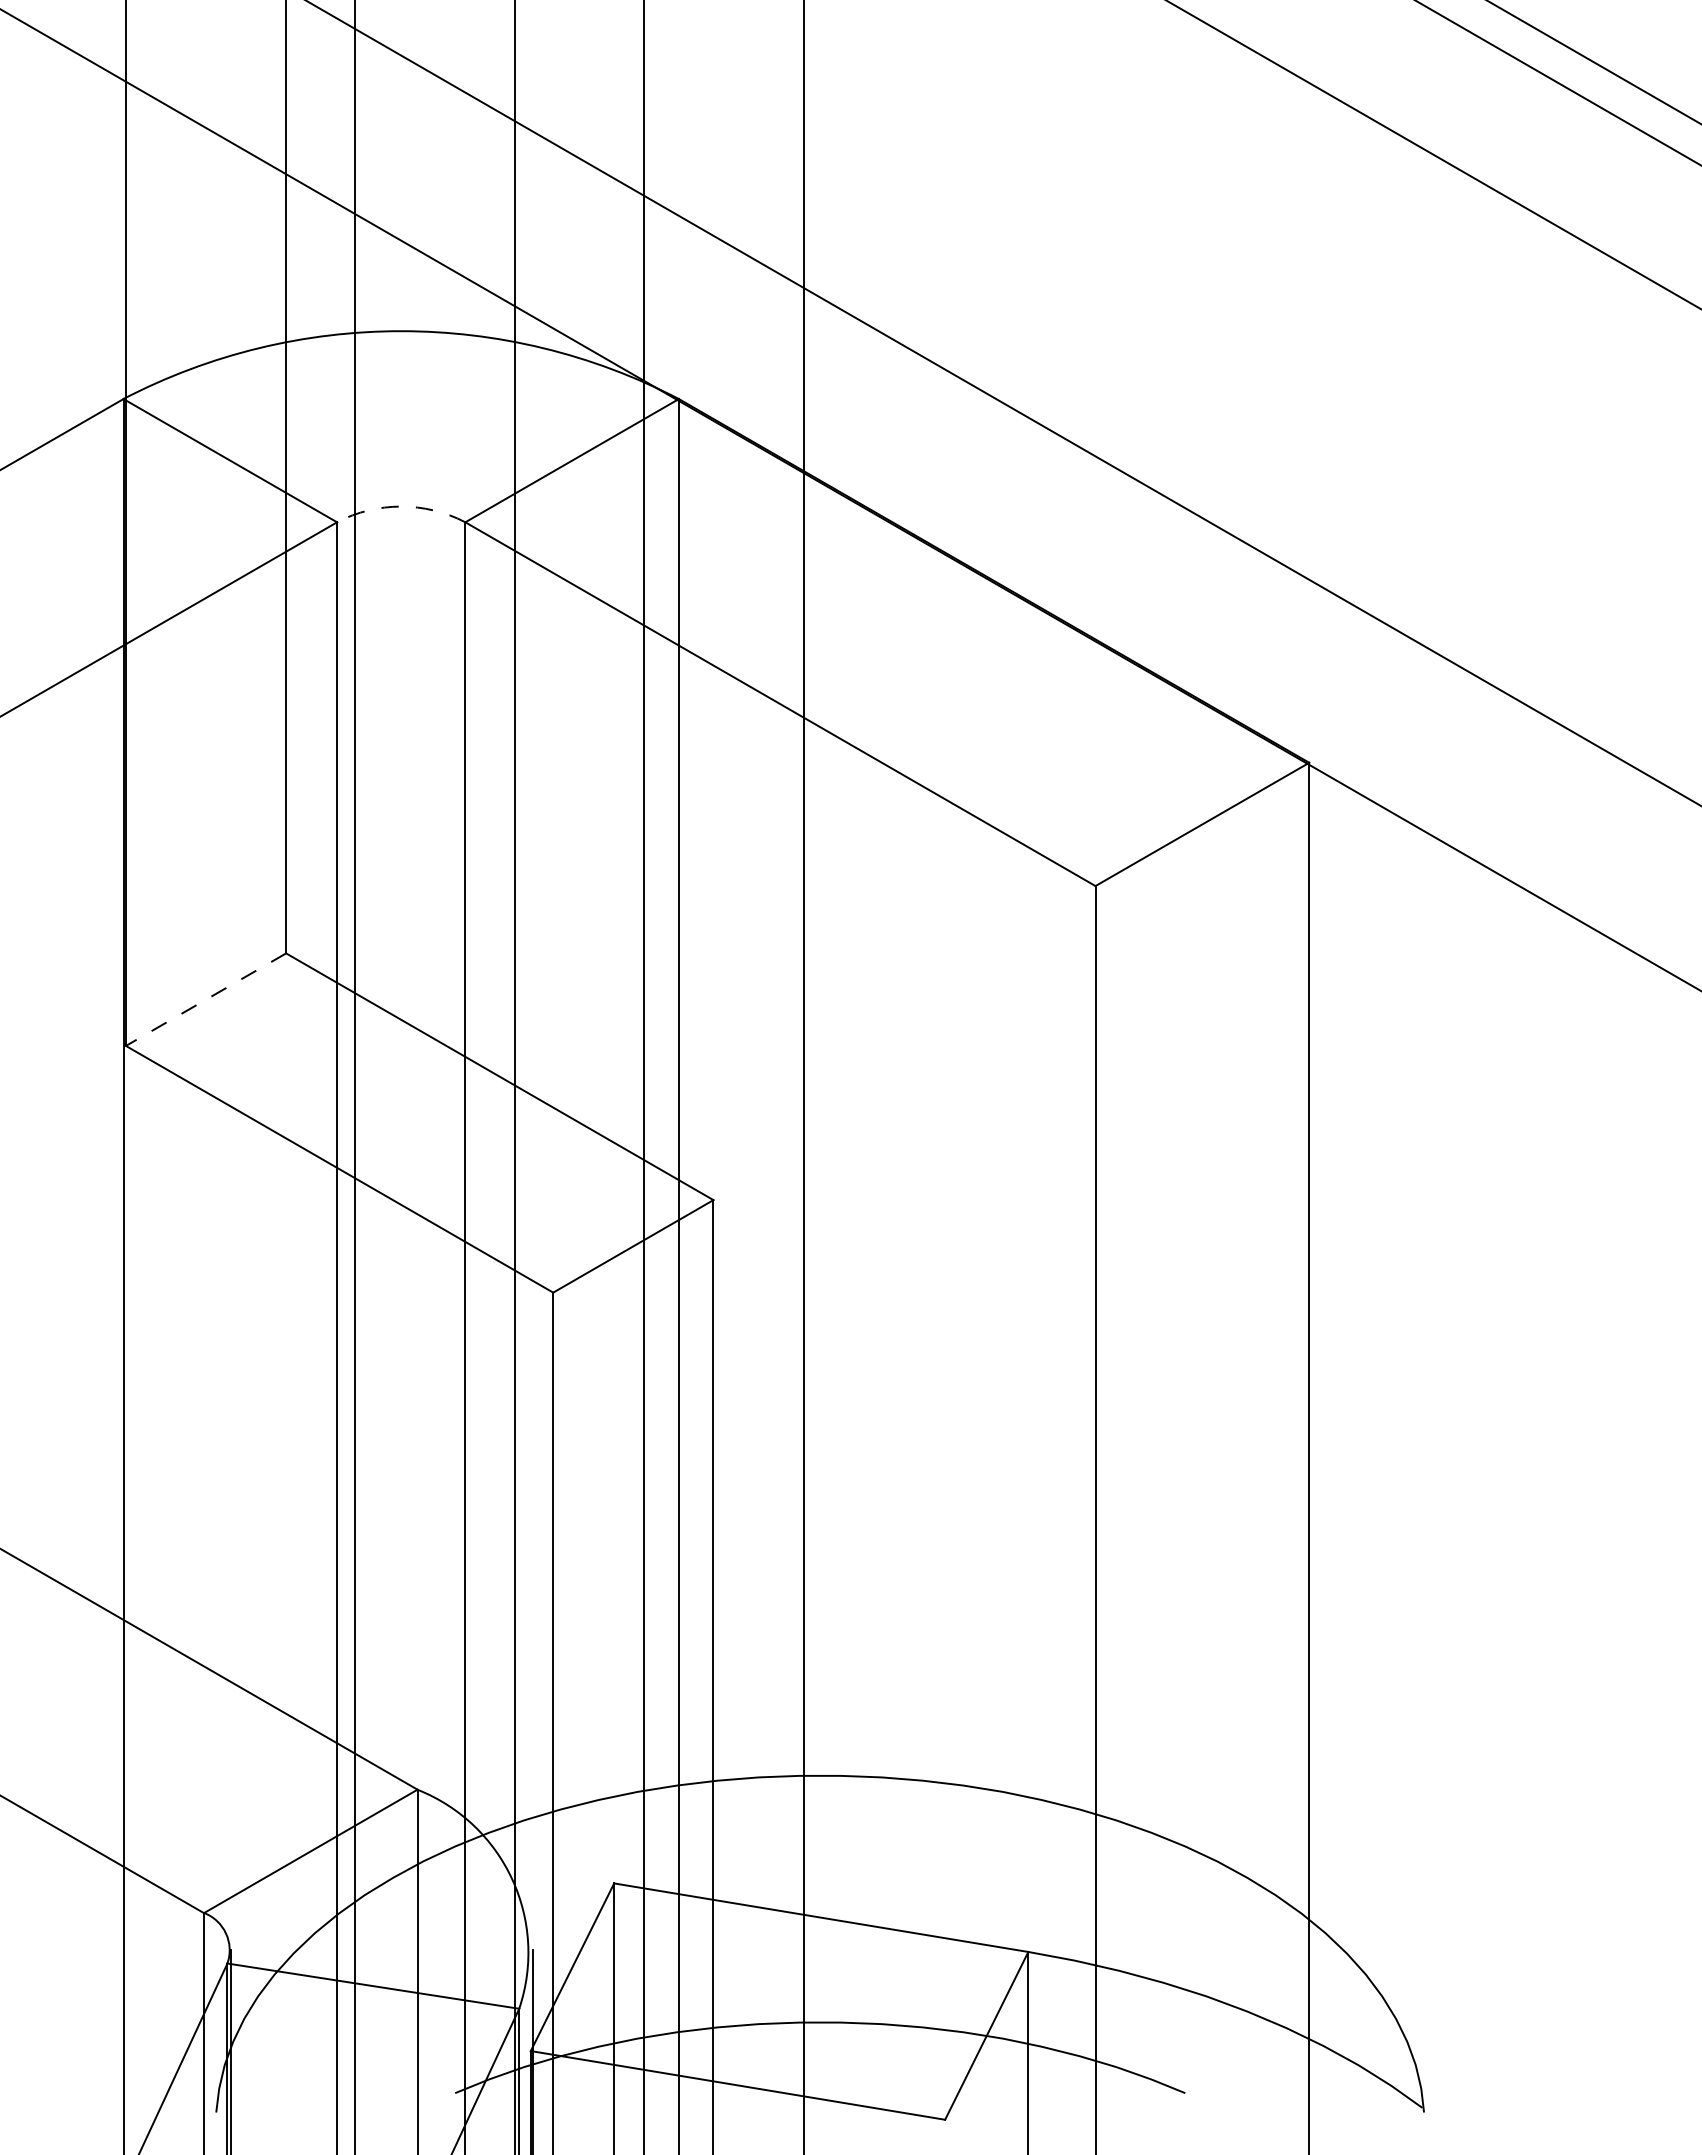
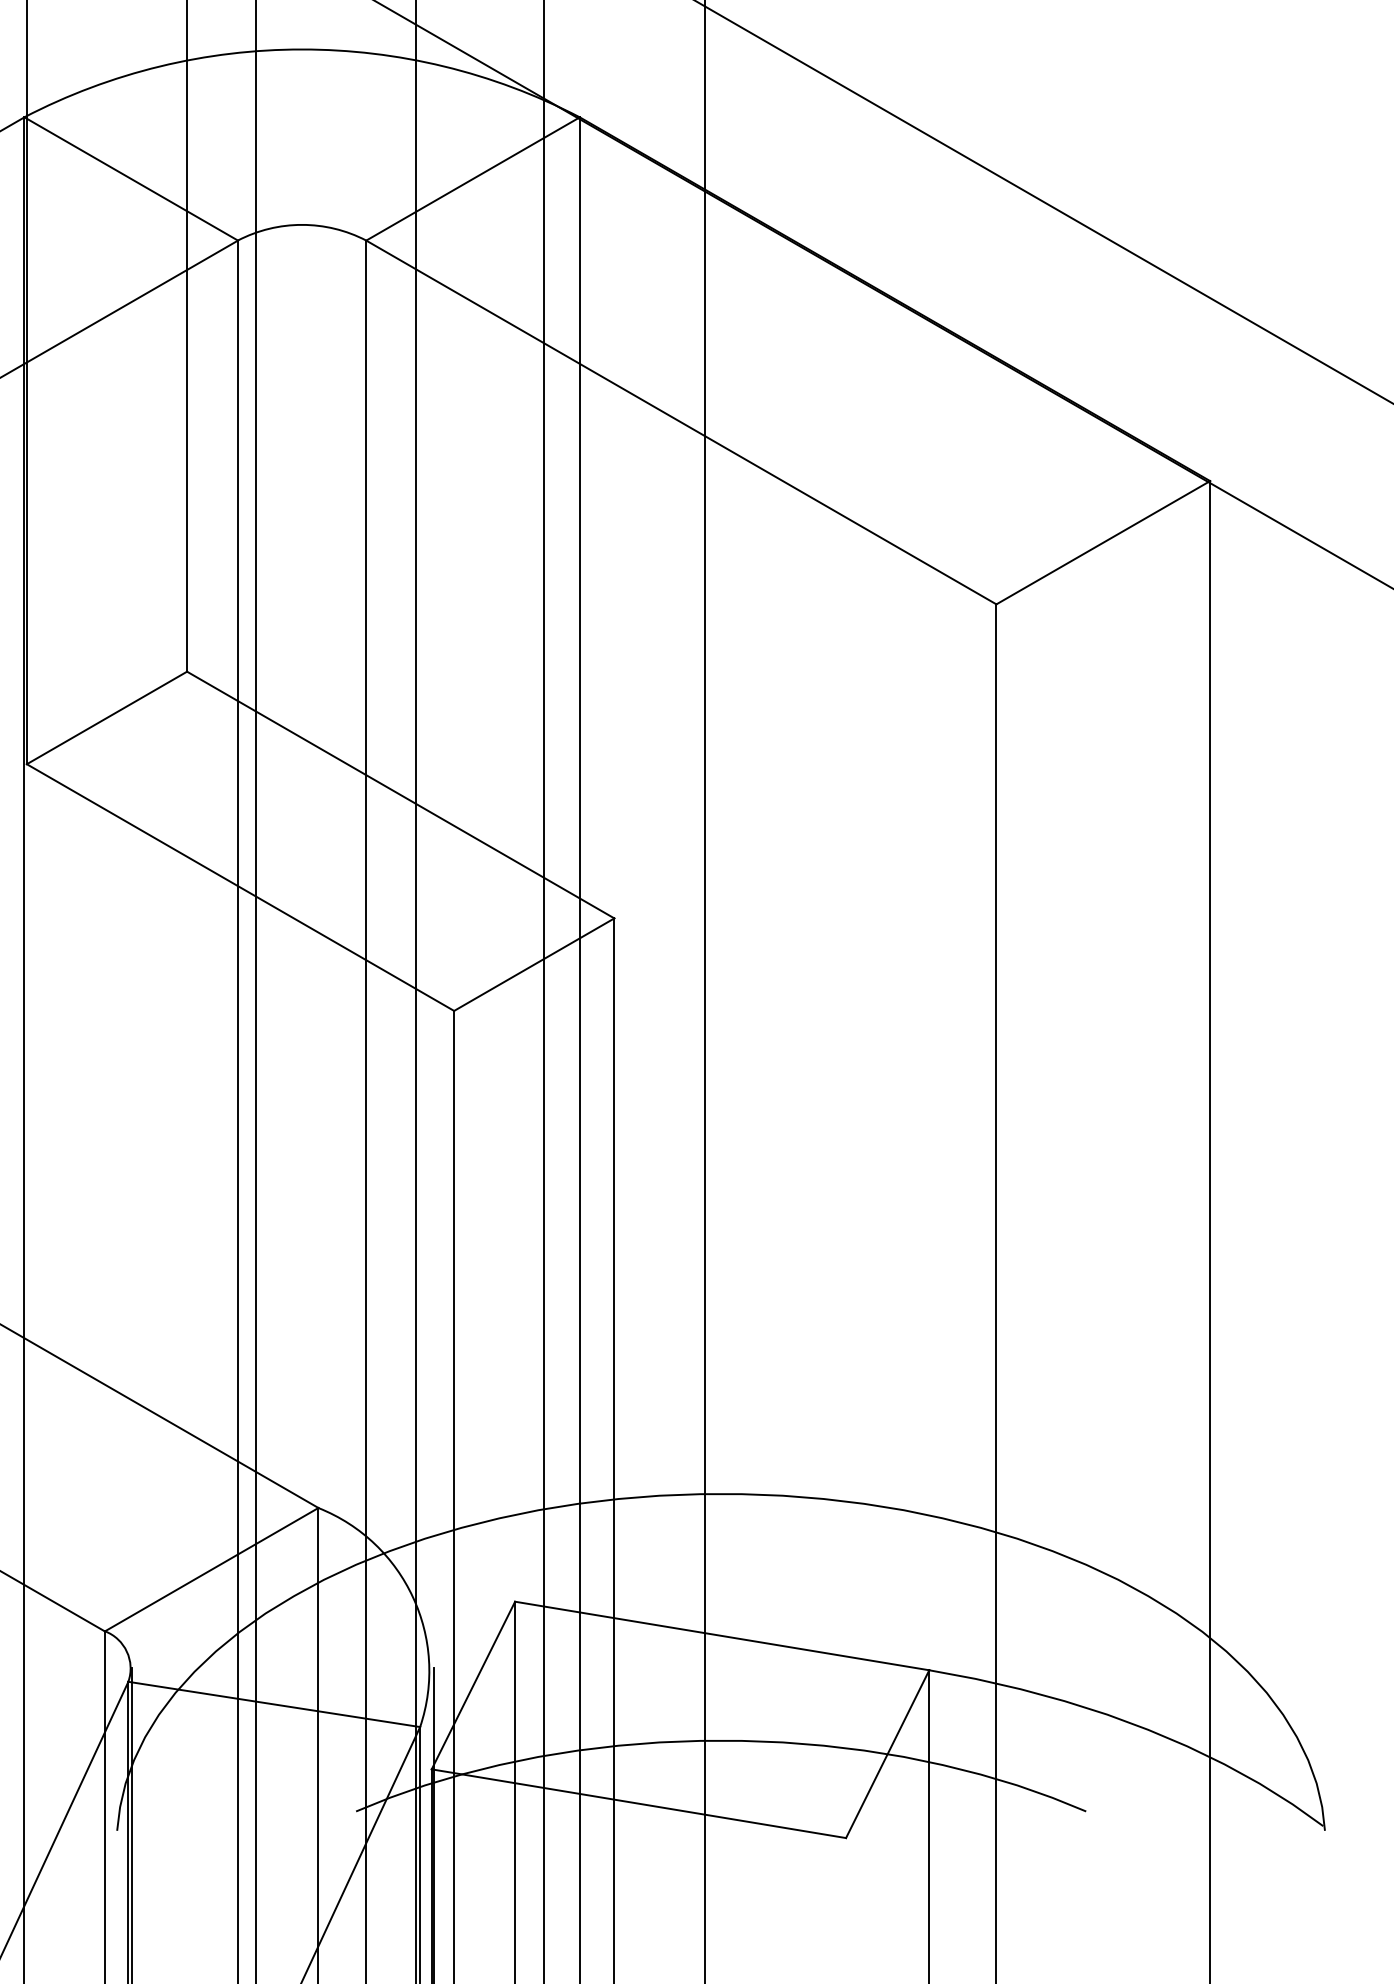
arc: (401, 506) -> (302, 224), dashed -> solid
line: (206, 999) -> (107, 717), dashed -> solid

